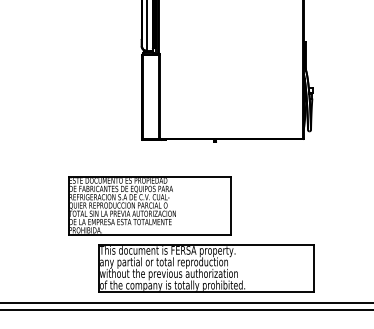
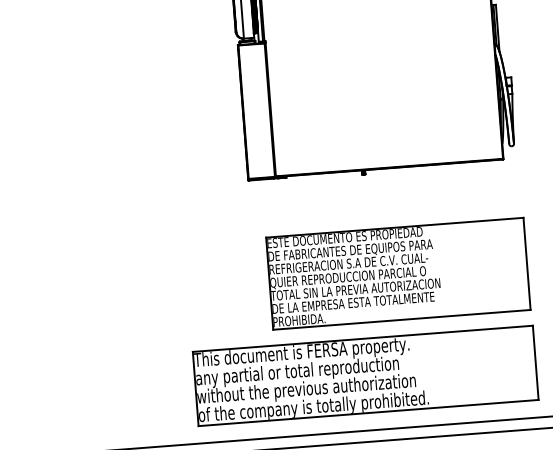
part: (149, 205) -> (397, 273), moved

